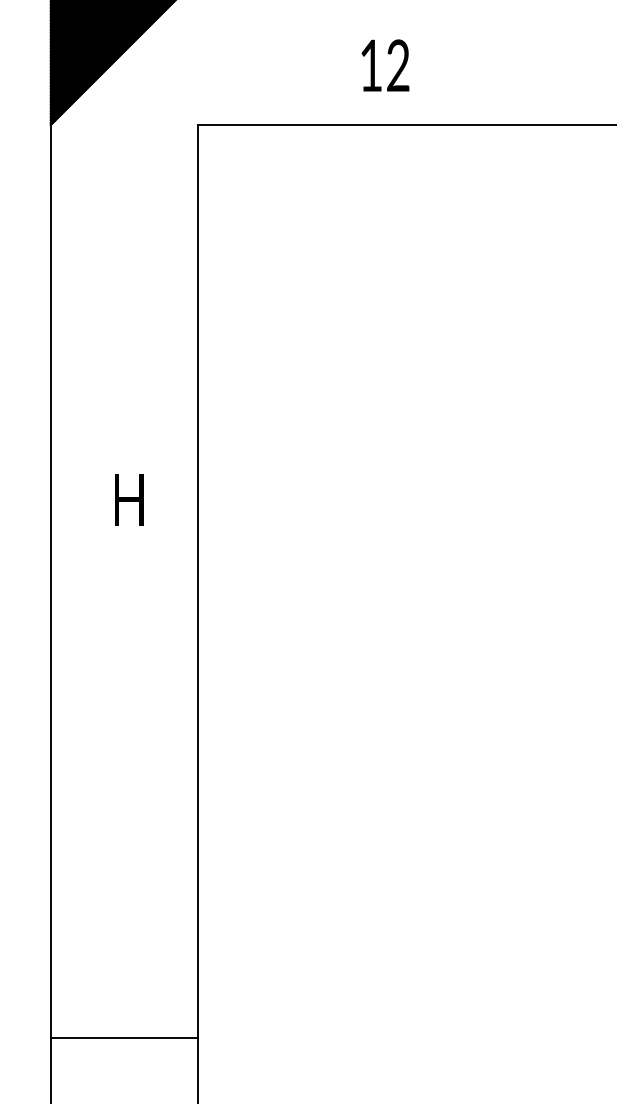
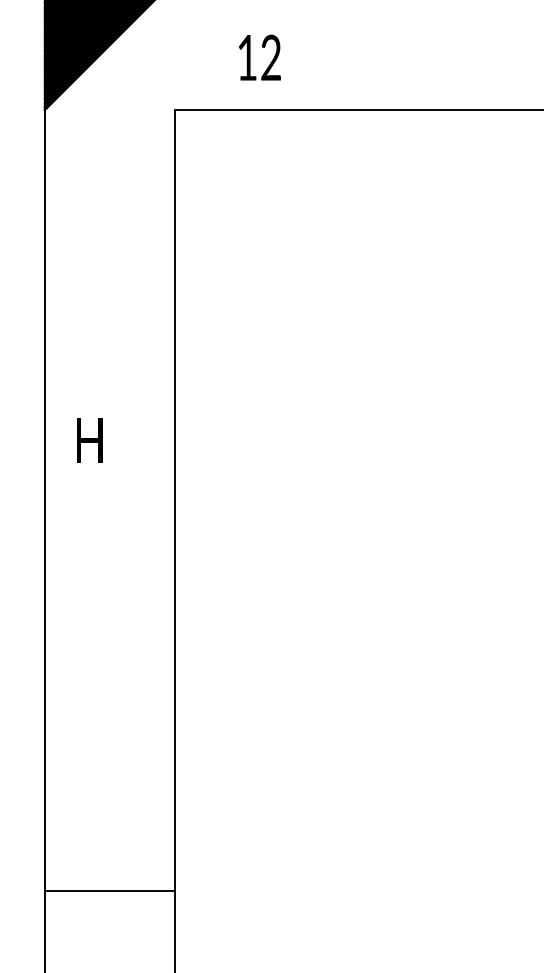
text: (385, 65) -> (259, 57), moved
text: (128, 499) -> (89, 440), moved
line: (124, 1037) -> (109, 890), moved

